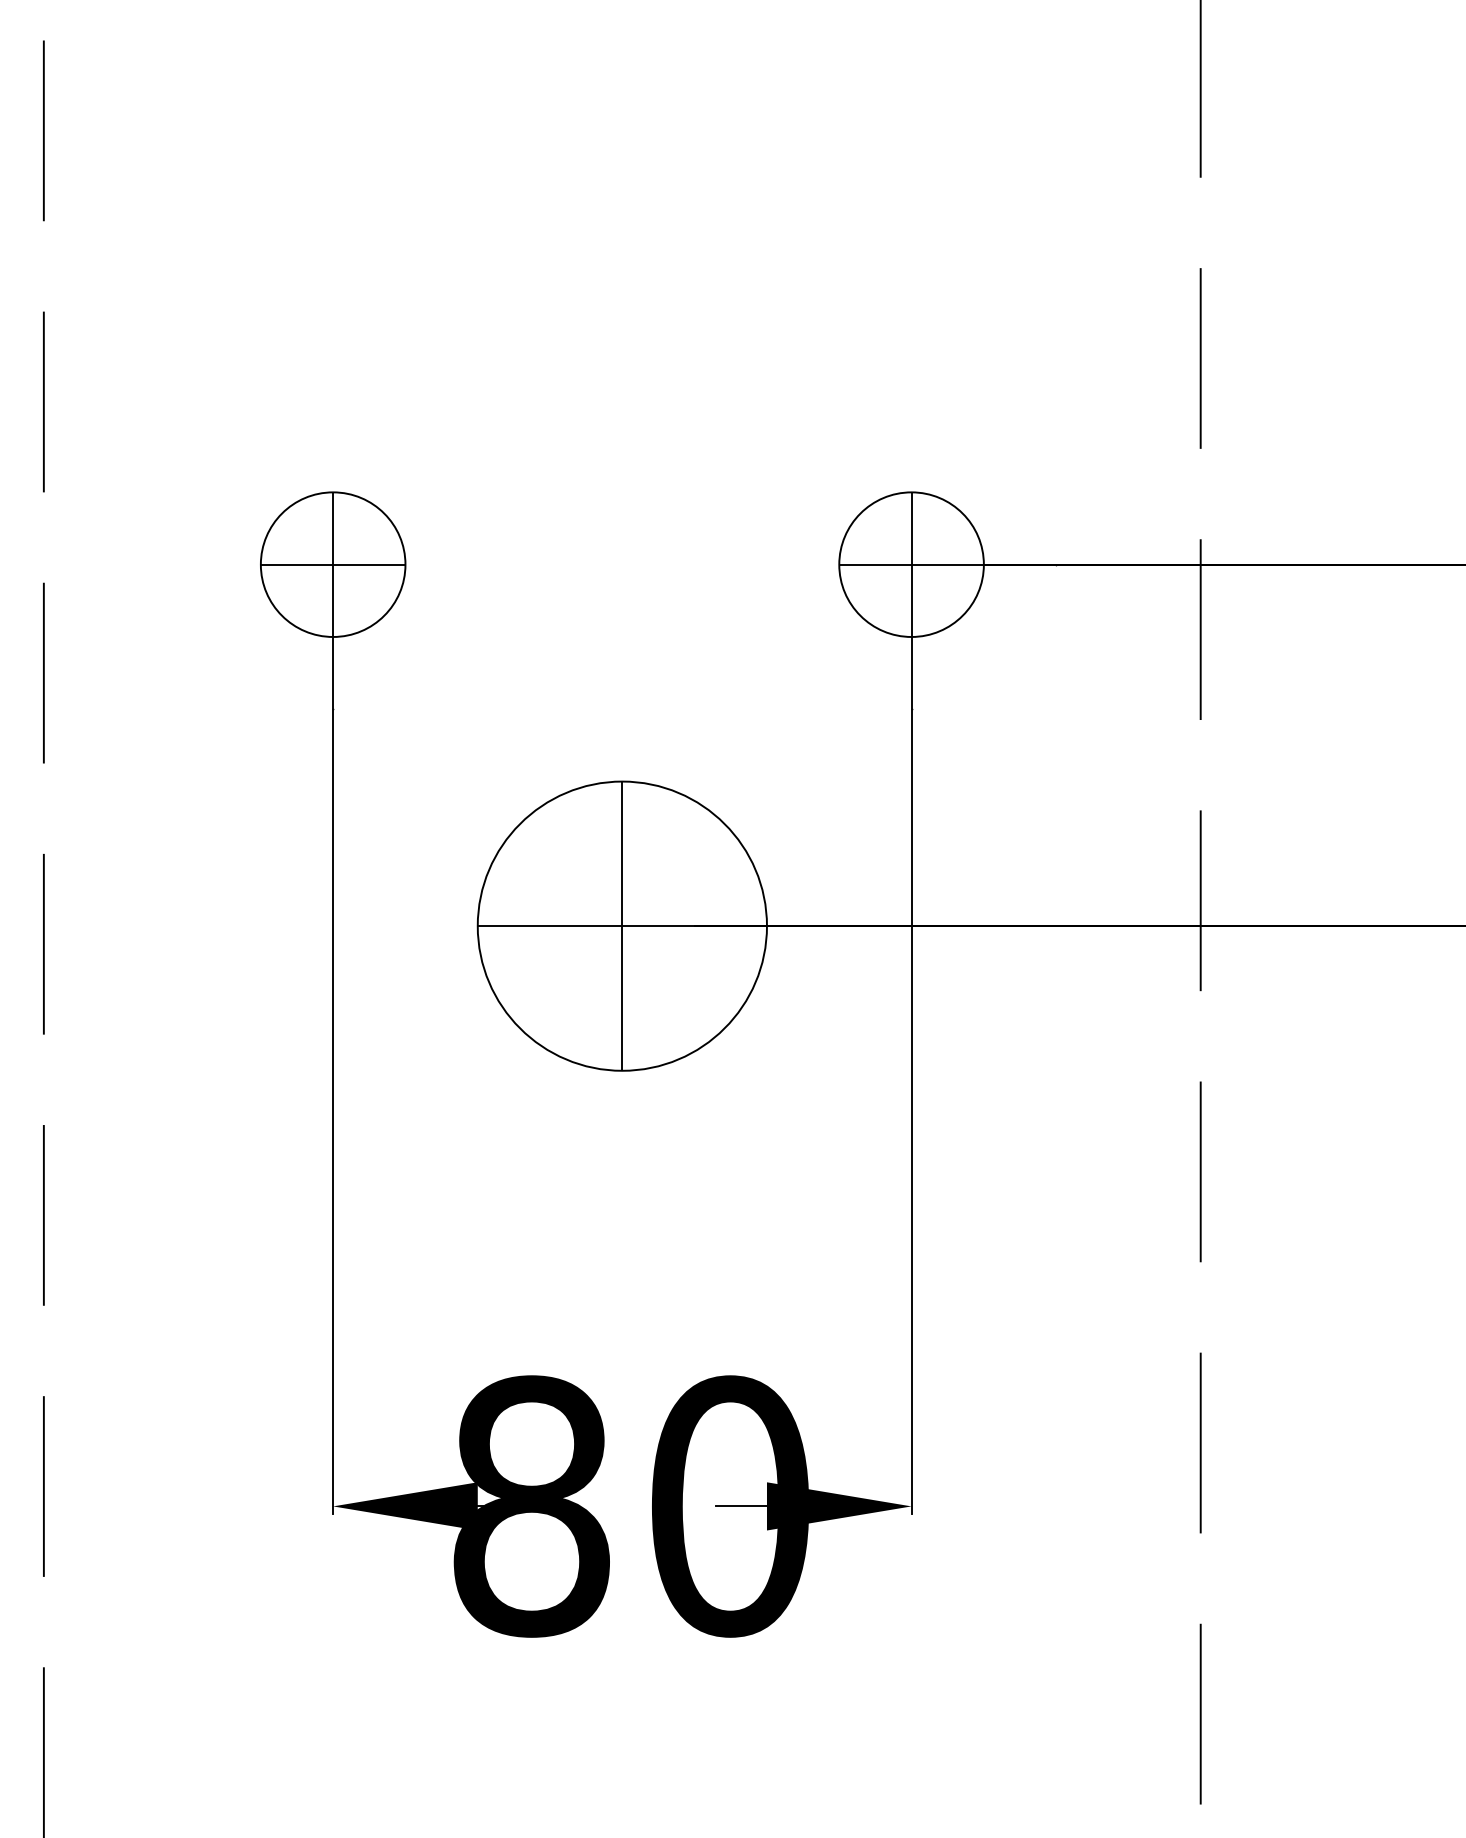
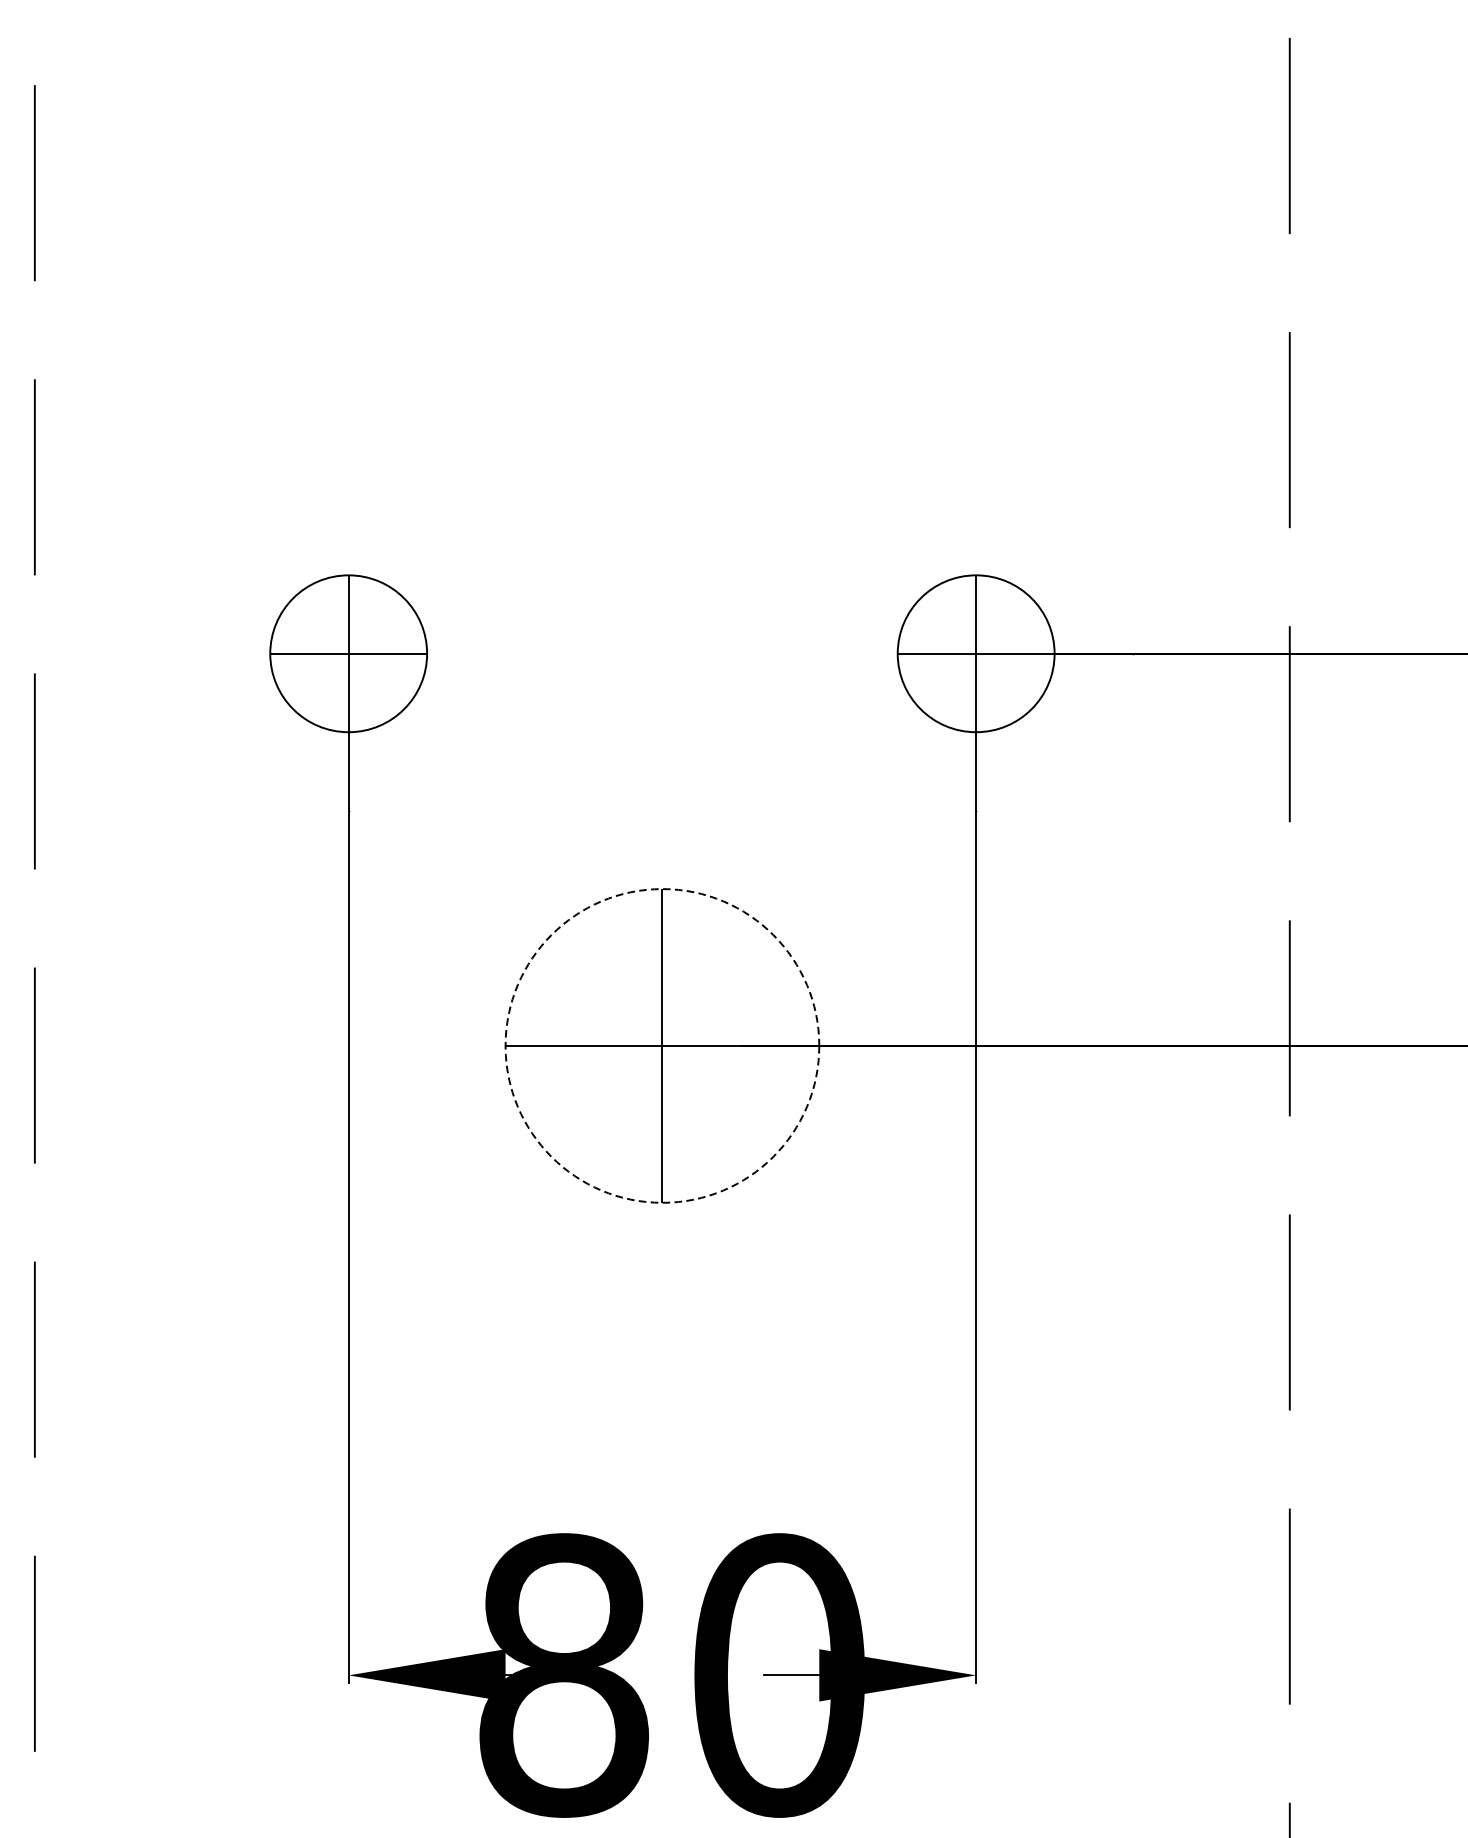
circle: (621, 925) -> (661, 1045), solid -> dashed

